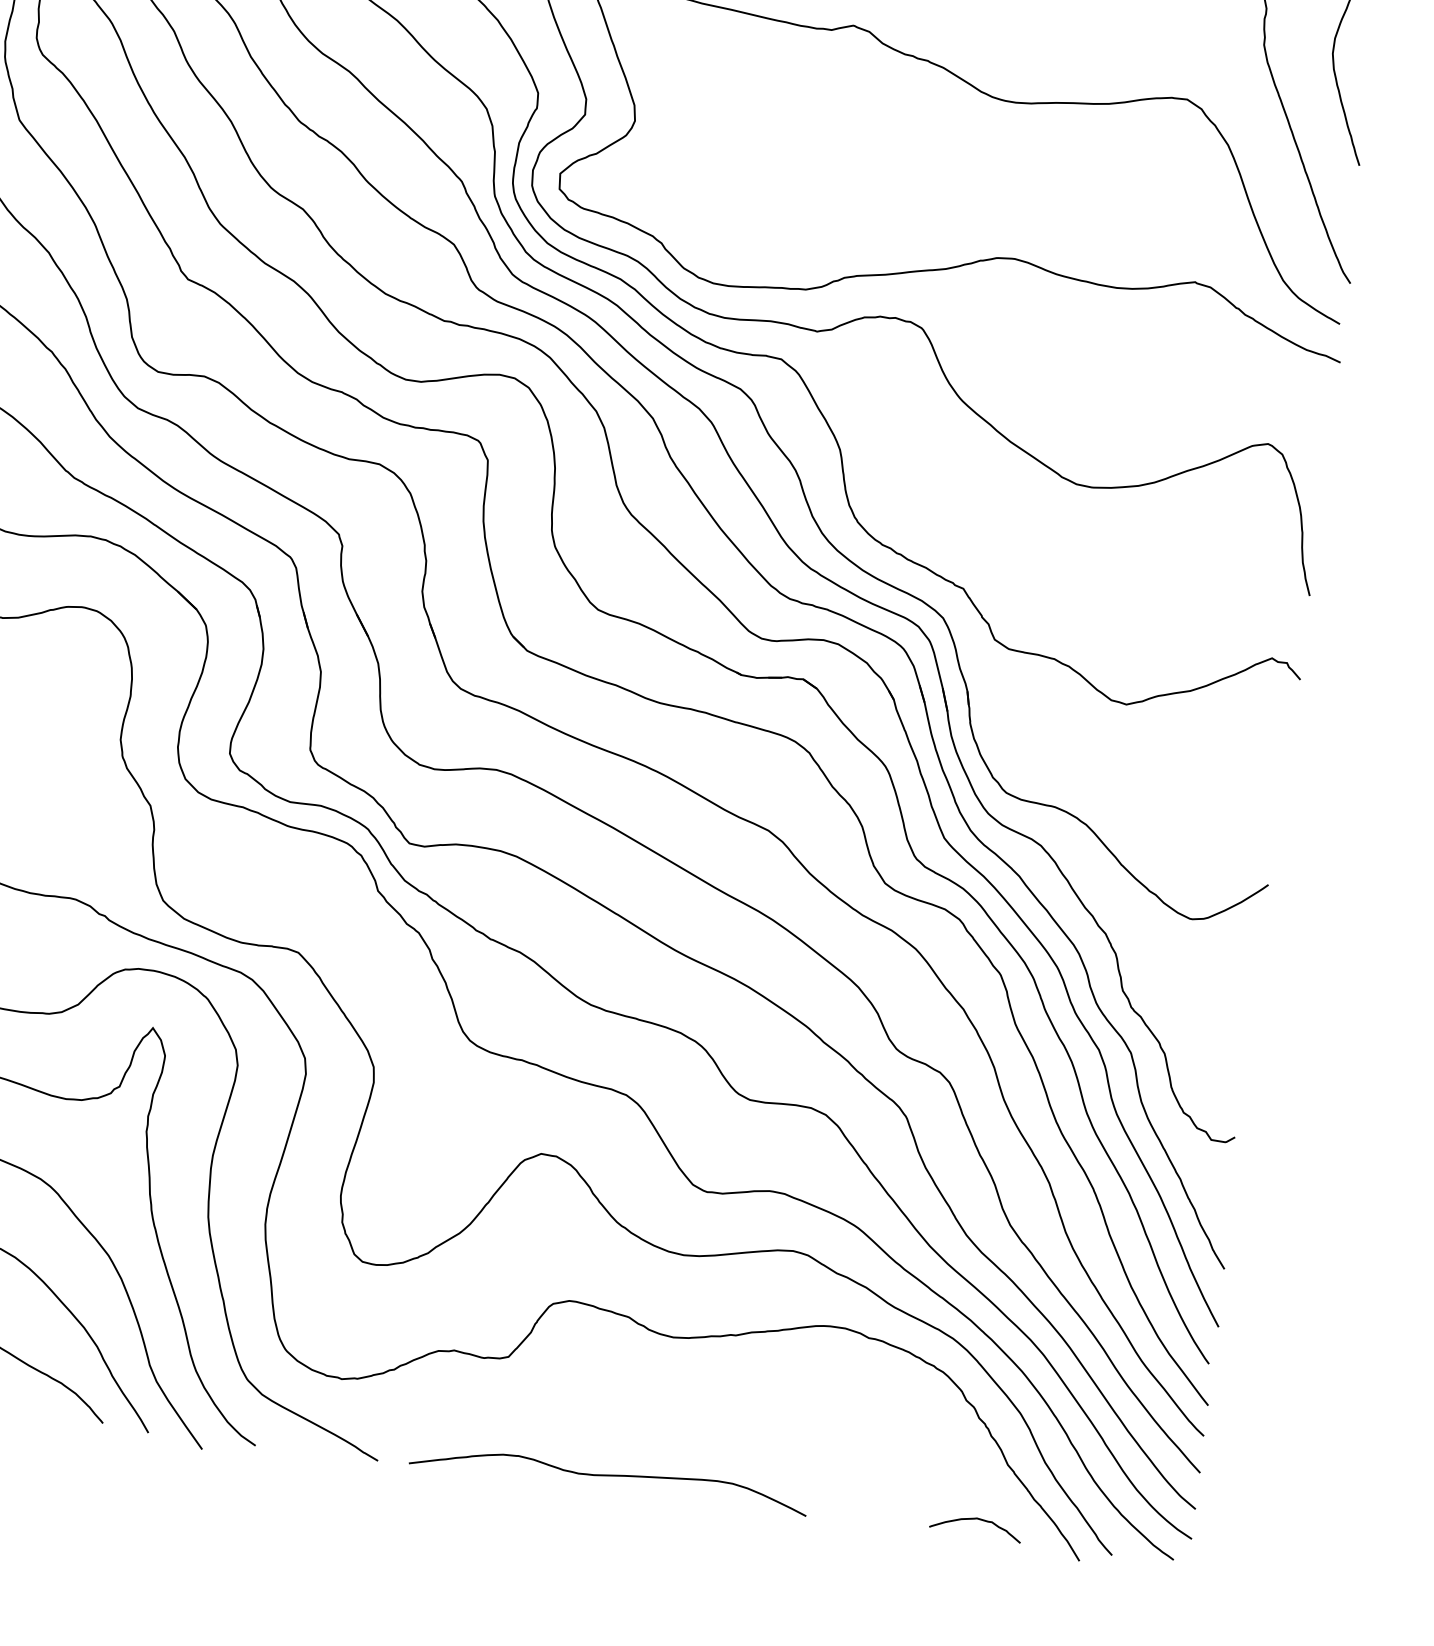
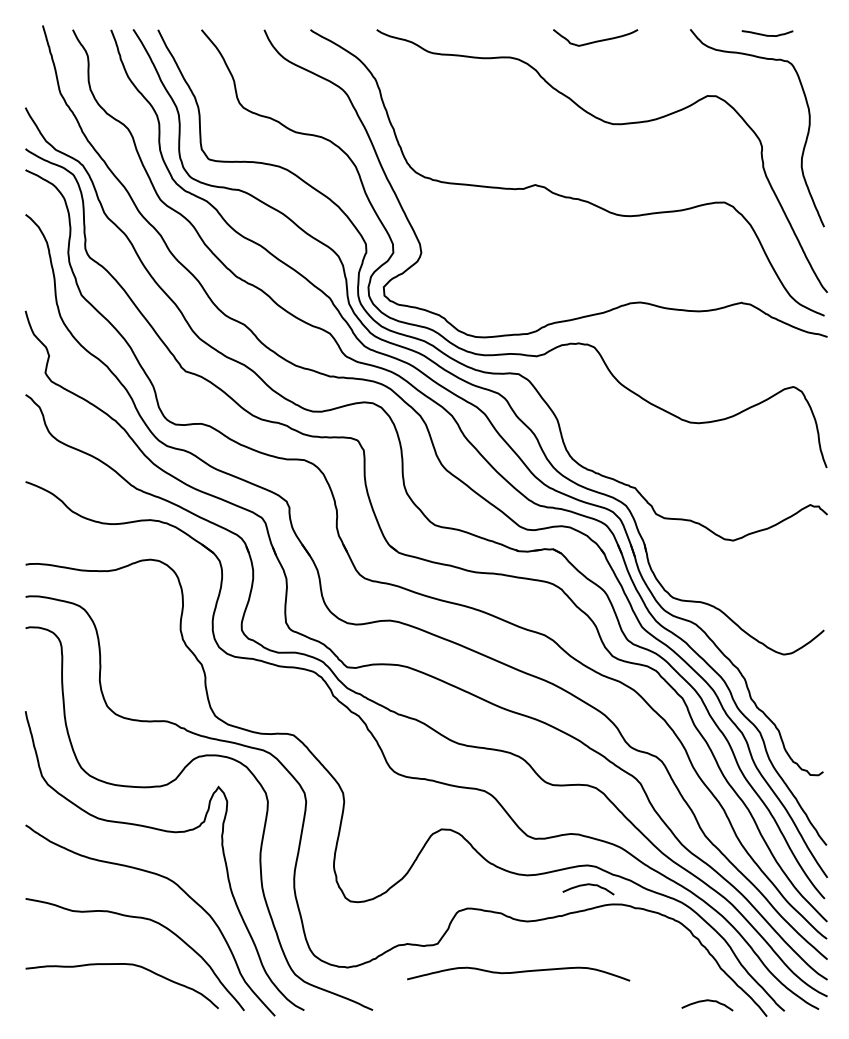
curve: (790, 1287) -> (588, 885), added
curve: (608, 1477) -> (518, 973), moved

